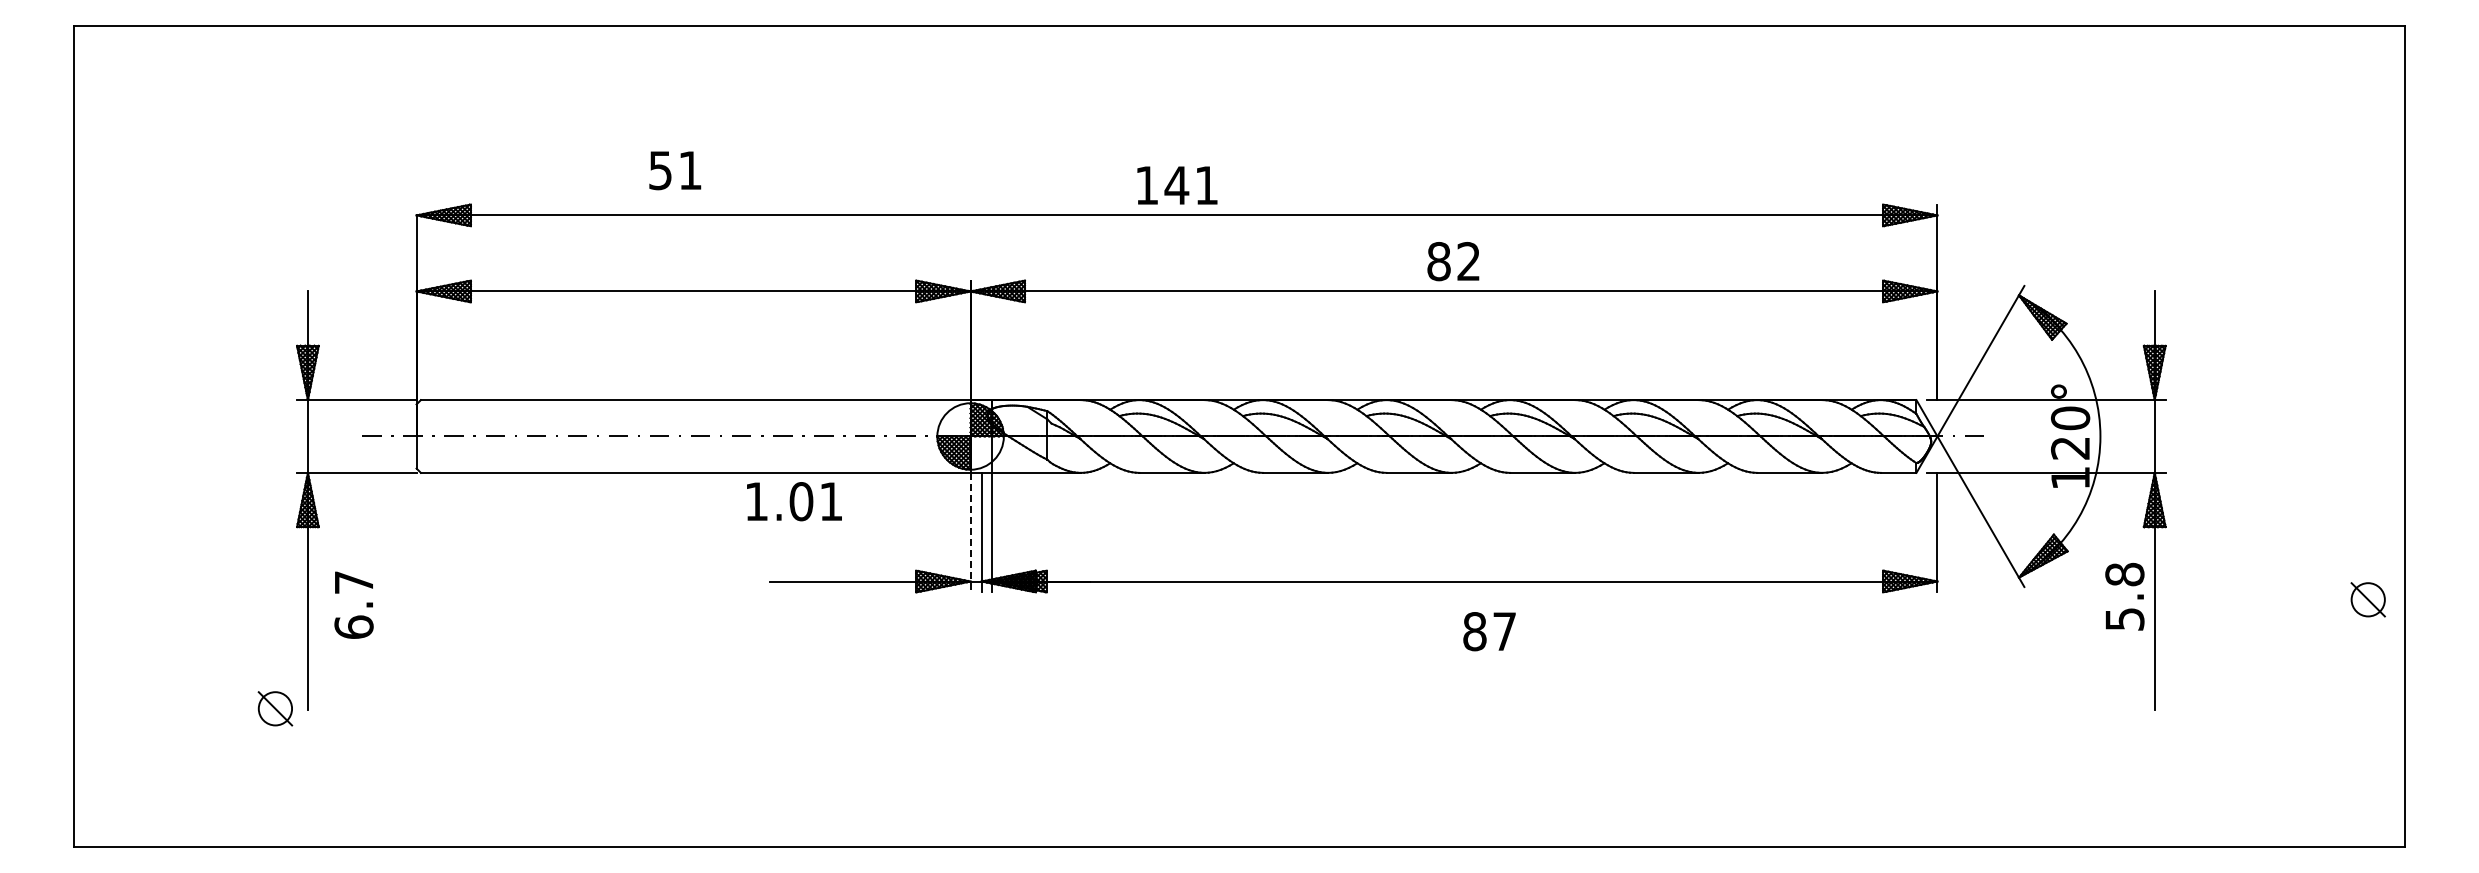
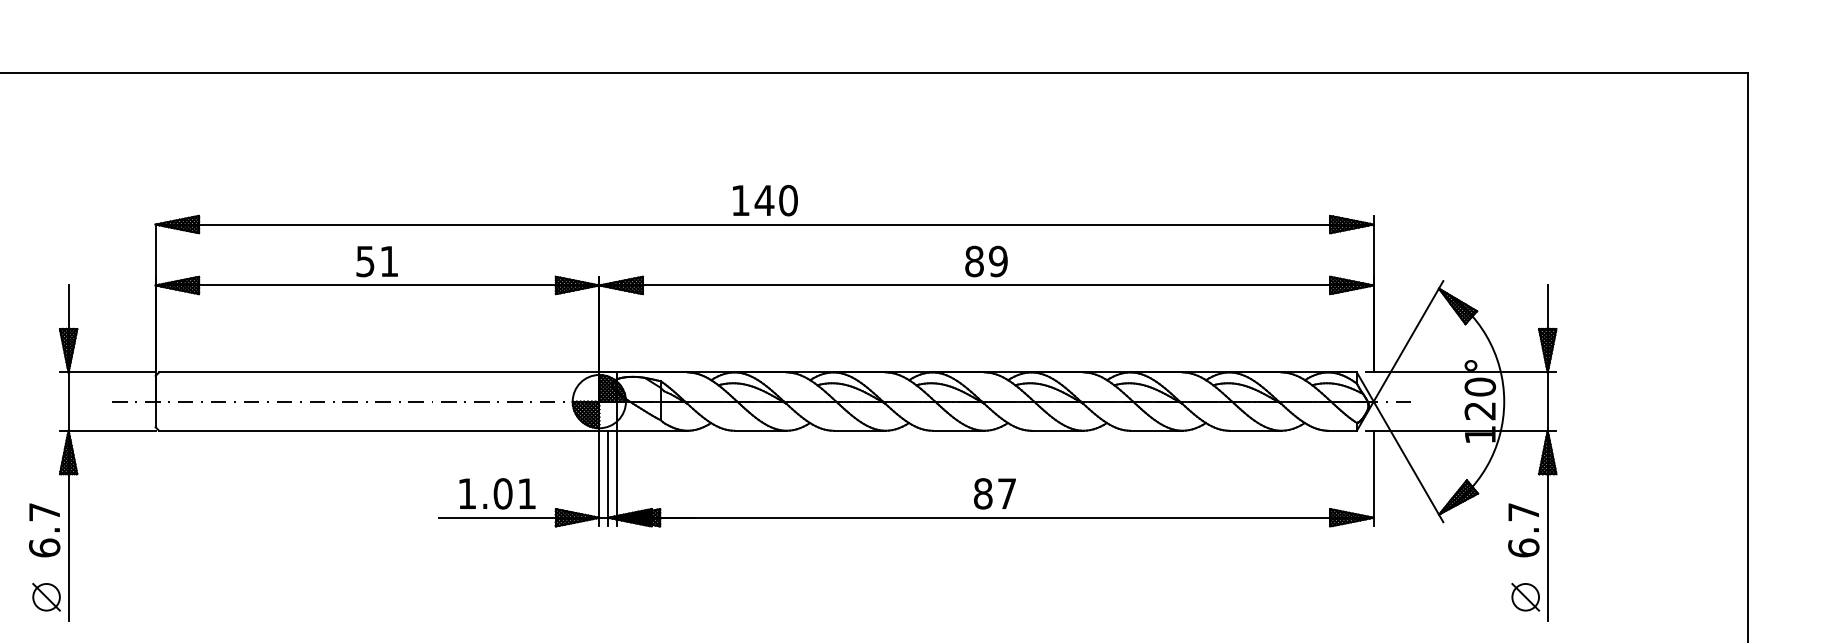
text: (675, 170) -> (377, 261), moved
text: (1206, 185) -> (788, 200), 141 -> 140
text: (1468, 261) -> (998, 261), 82 -> 89
text: (794, 501) -> (497, 493), moved
line: (970, 532) -> (599, 478), dashed -> solid
text: (2124, 596) -> (1523, 529), 5.8 -> 6.7
part: (2367, 599) -> (1525, 597), moved
text: (353, 604) -> (44, 529), moved
text: (1489, 631) -> (994, 493), moved
part: (275, 708) -> (46, 597), moved

